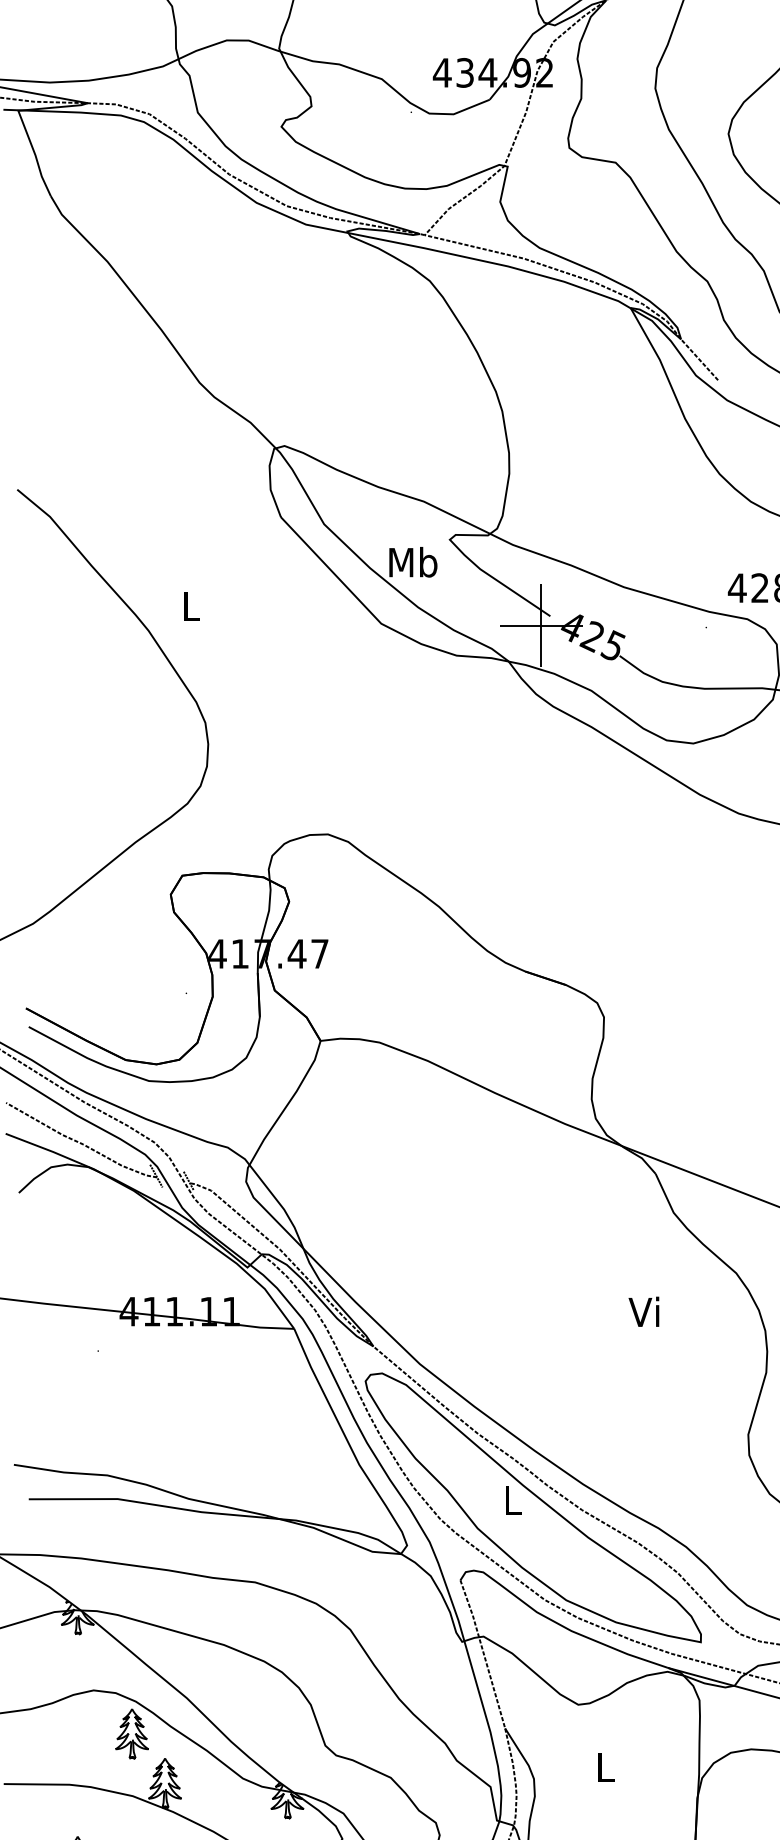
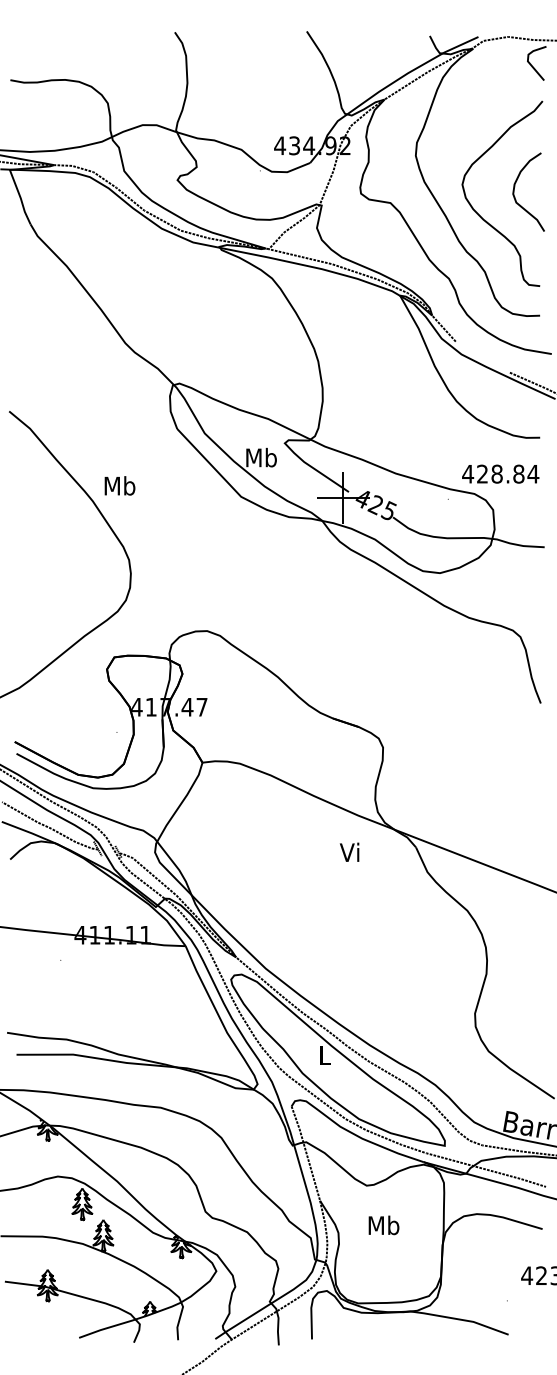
text: (190, 605) -> (119, 485), L -> Mb
text: (643, 1310) -> (349, 851), moved
text: (604, 1767) -> (383, 1225), L -> Mb

